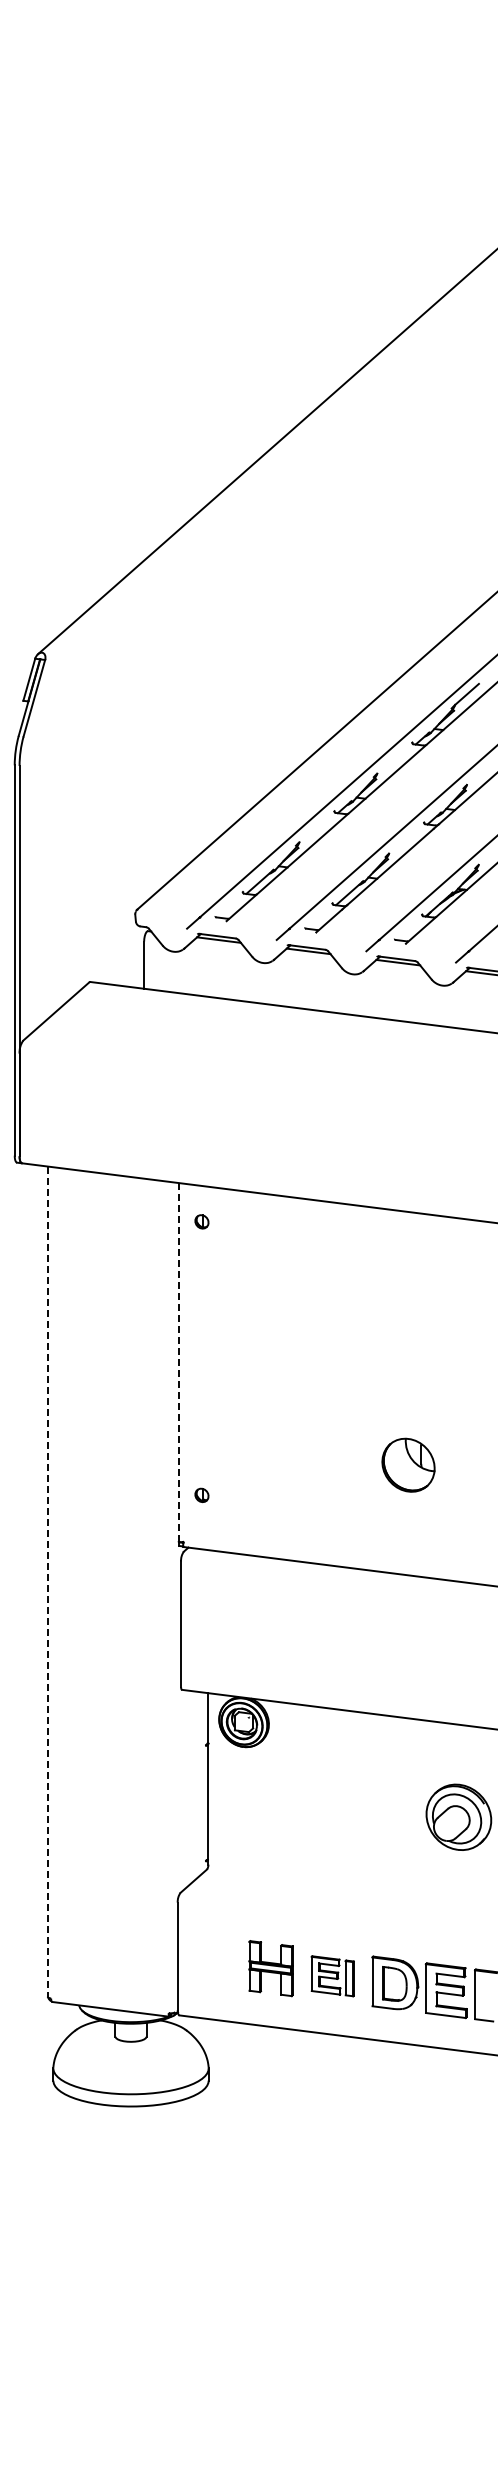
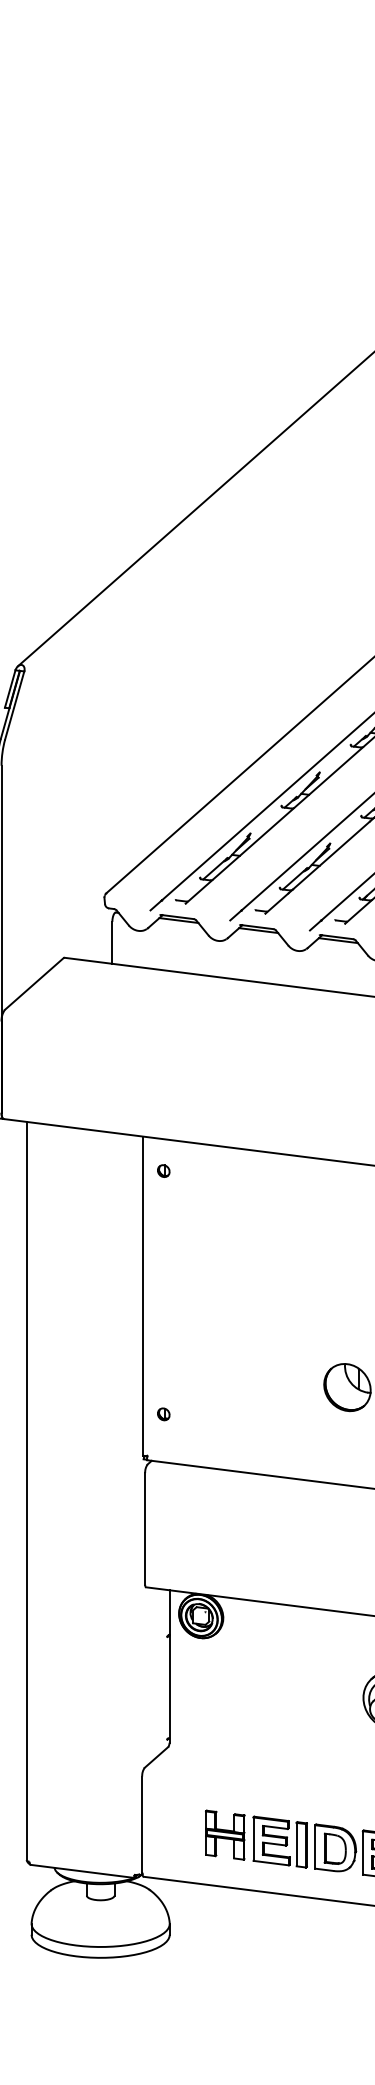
line: (178, 1363) -> (142, 1297), dashed -> solid
line: (47, 1582) -> (26, 1491), dashed -> solid
part: (332, 1975) -> (279, 1841), size x1.43

